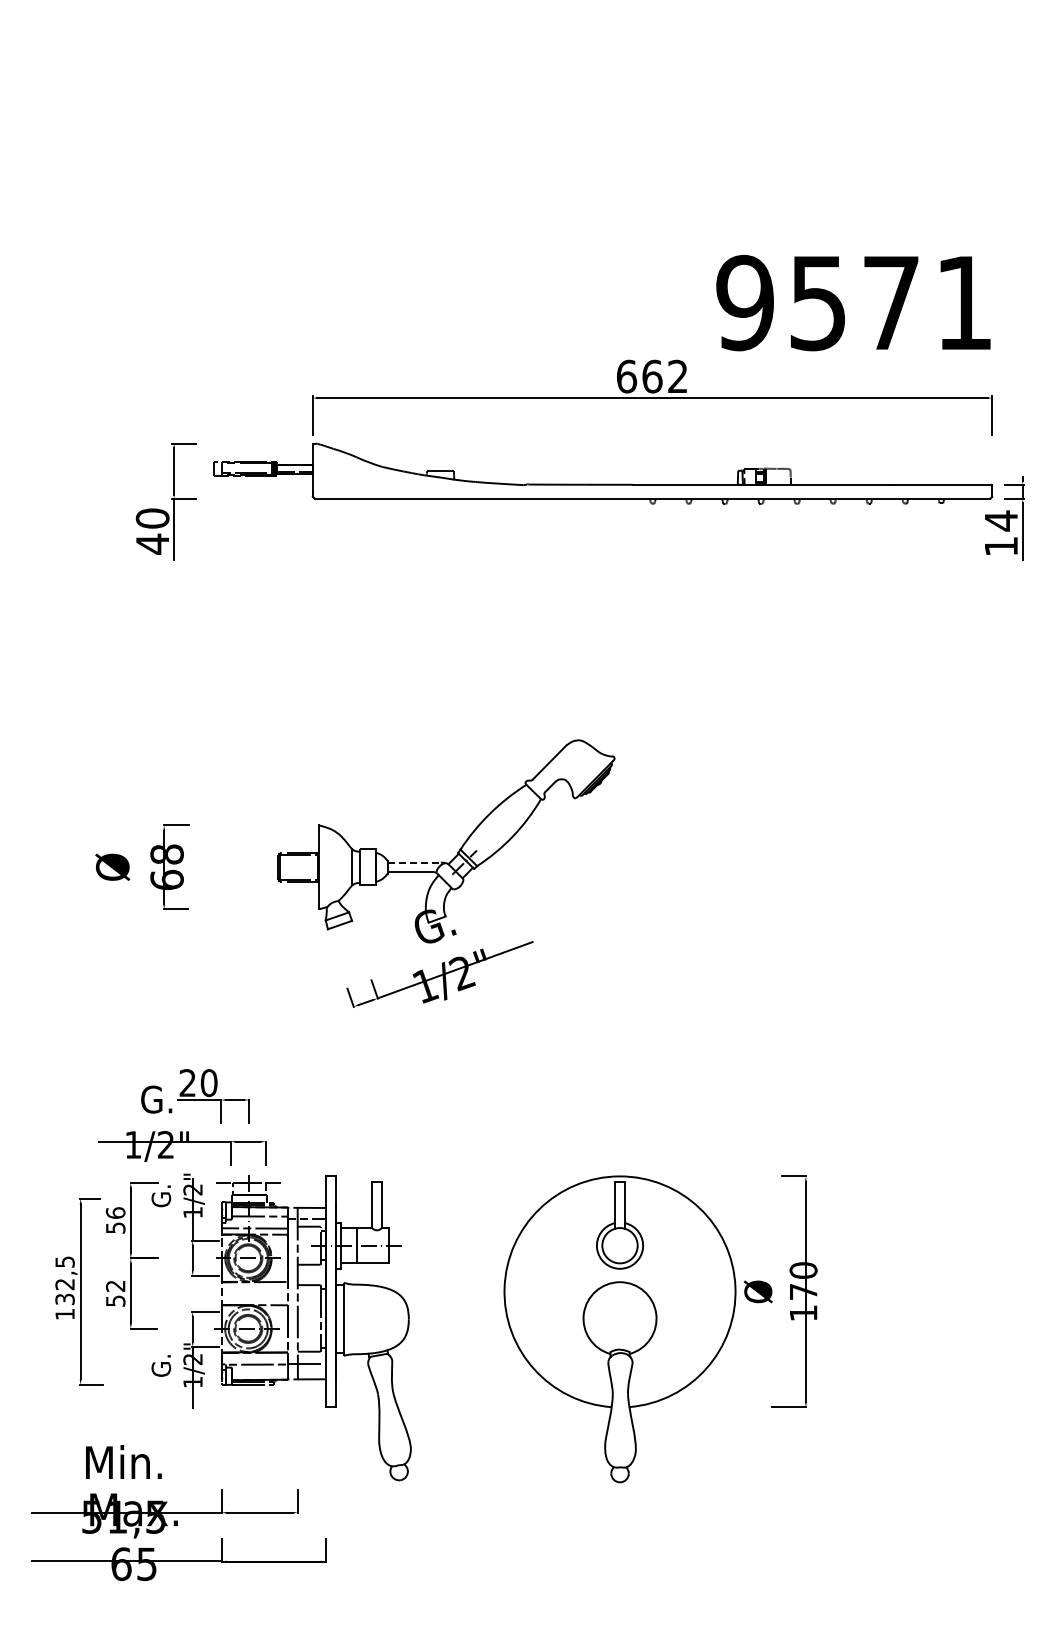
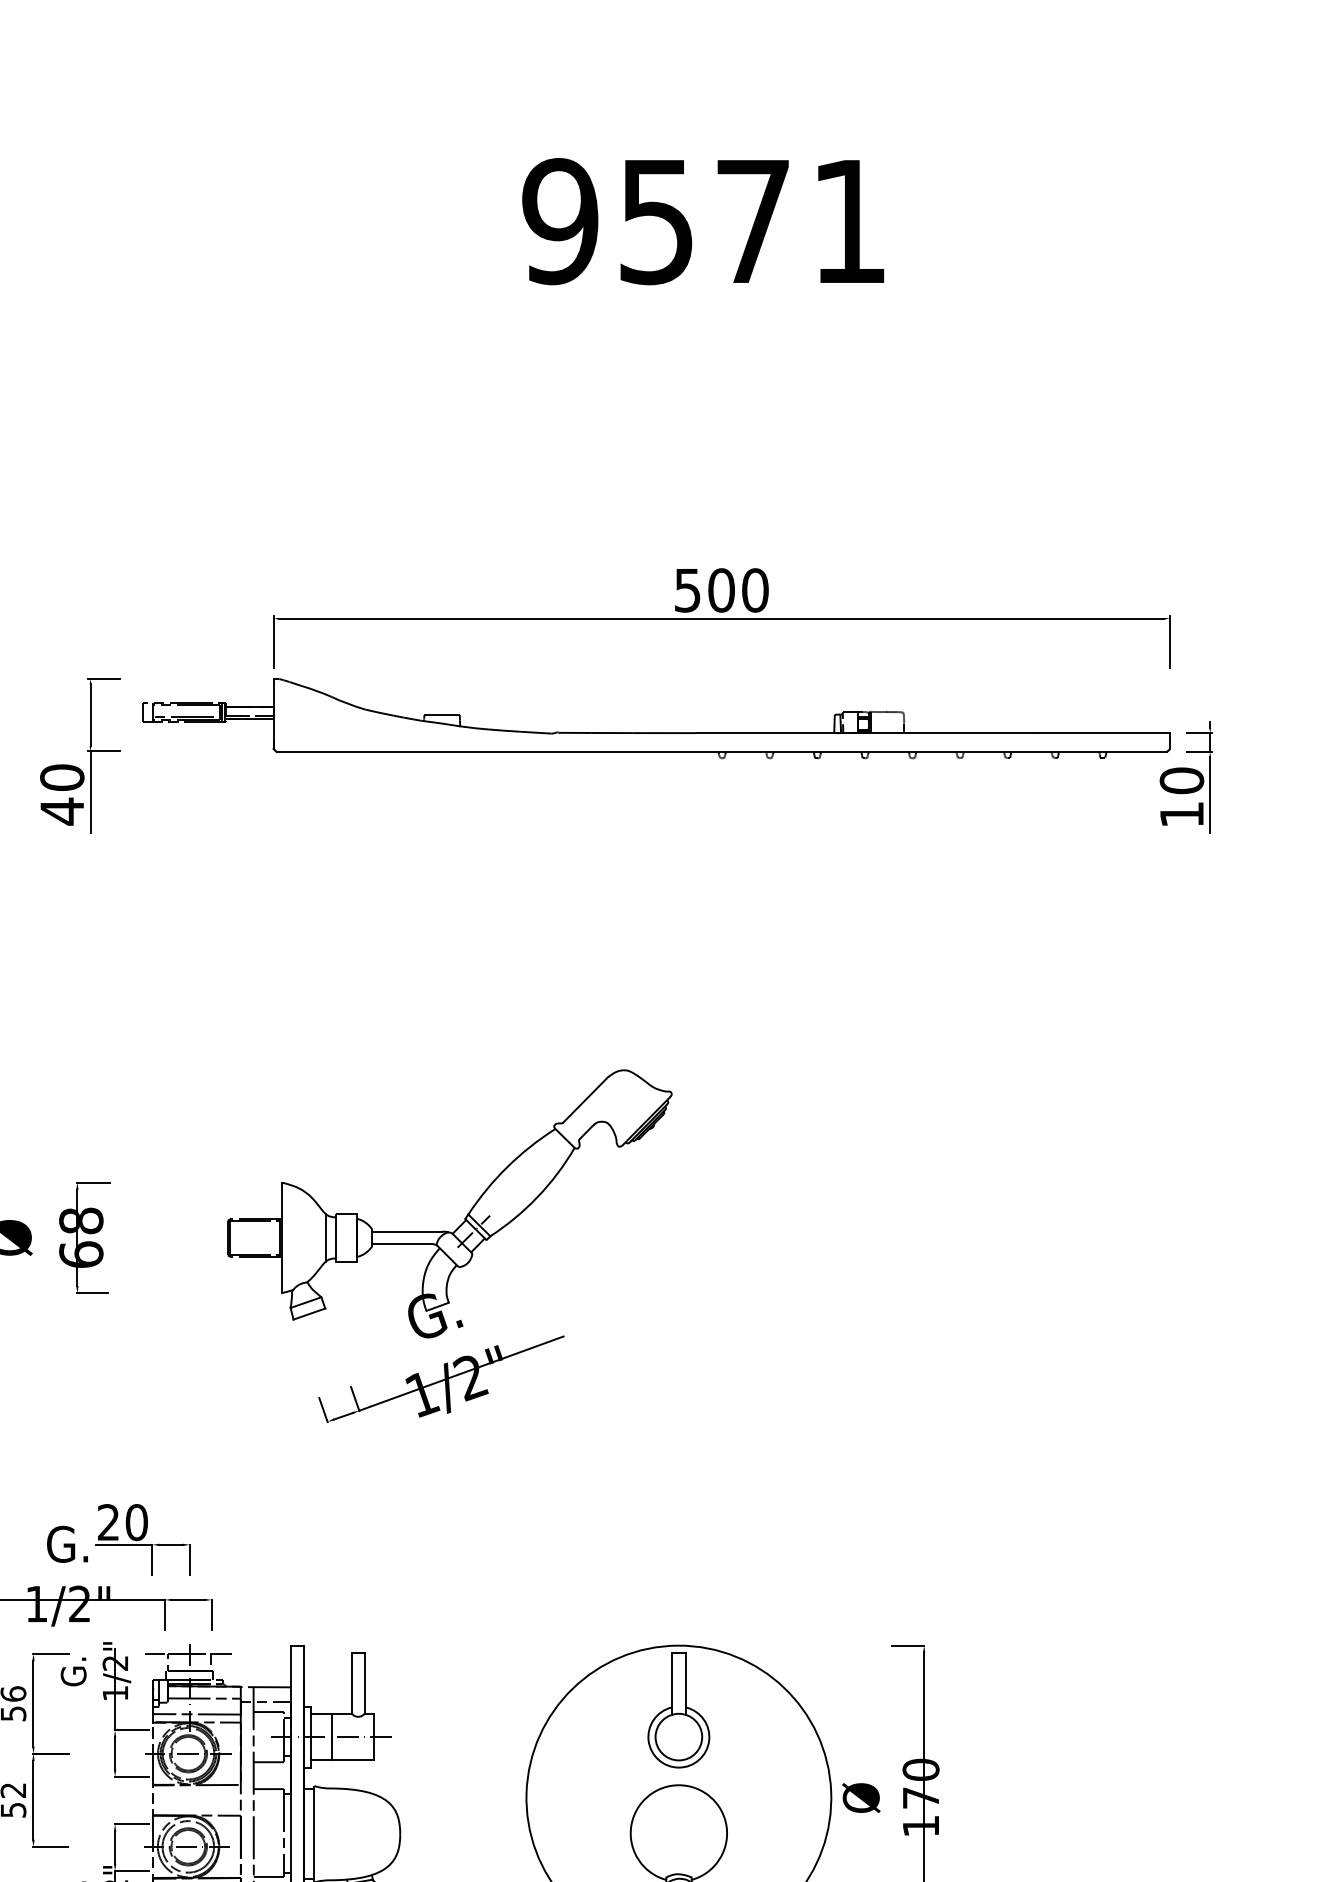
text: (853, 303) -> (703, 222), moved
text: (652, 376) -> (721, 590), 662 -> 500
text: (1001, 520) -> (1182, 780), 14 -> 10
line: (414, 862) -> (407, 1231), dashed -> solid

